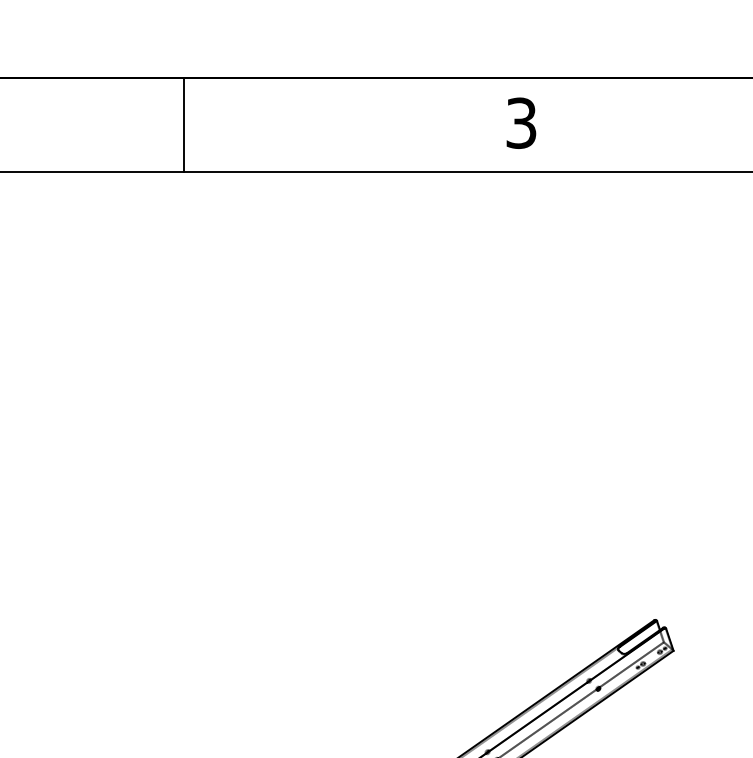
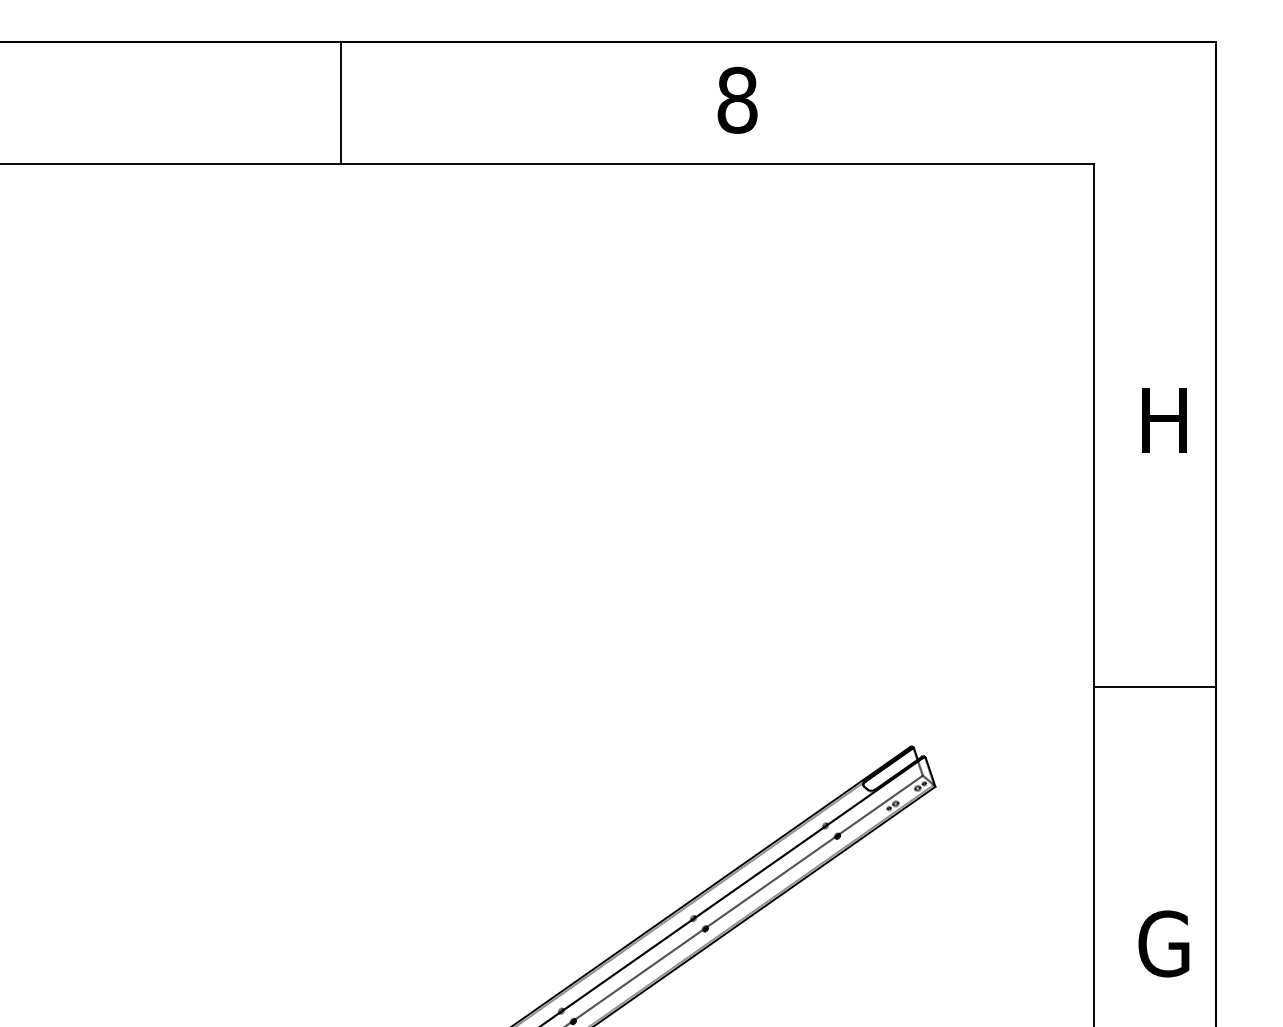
text: (521, 122) -> (737, 99), 3 -> 8
line: (184, 124) -> (340, 102), moved

